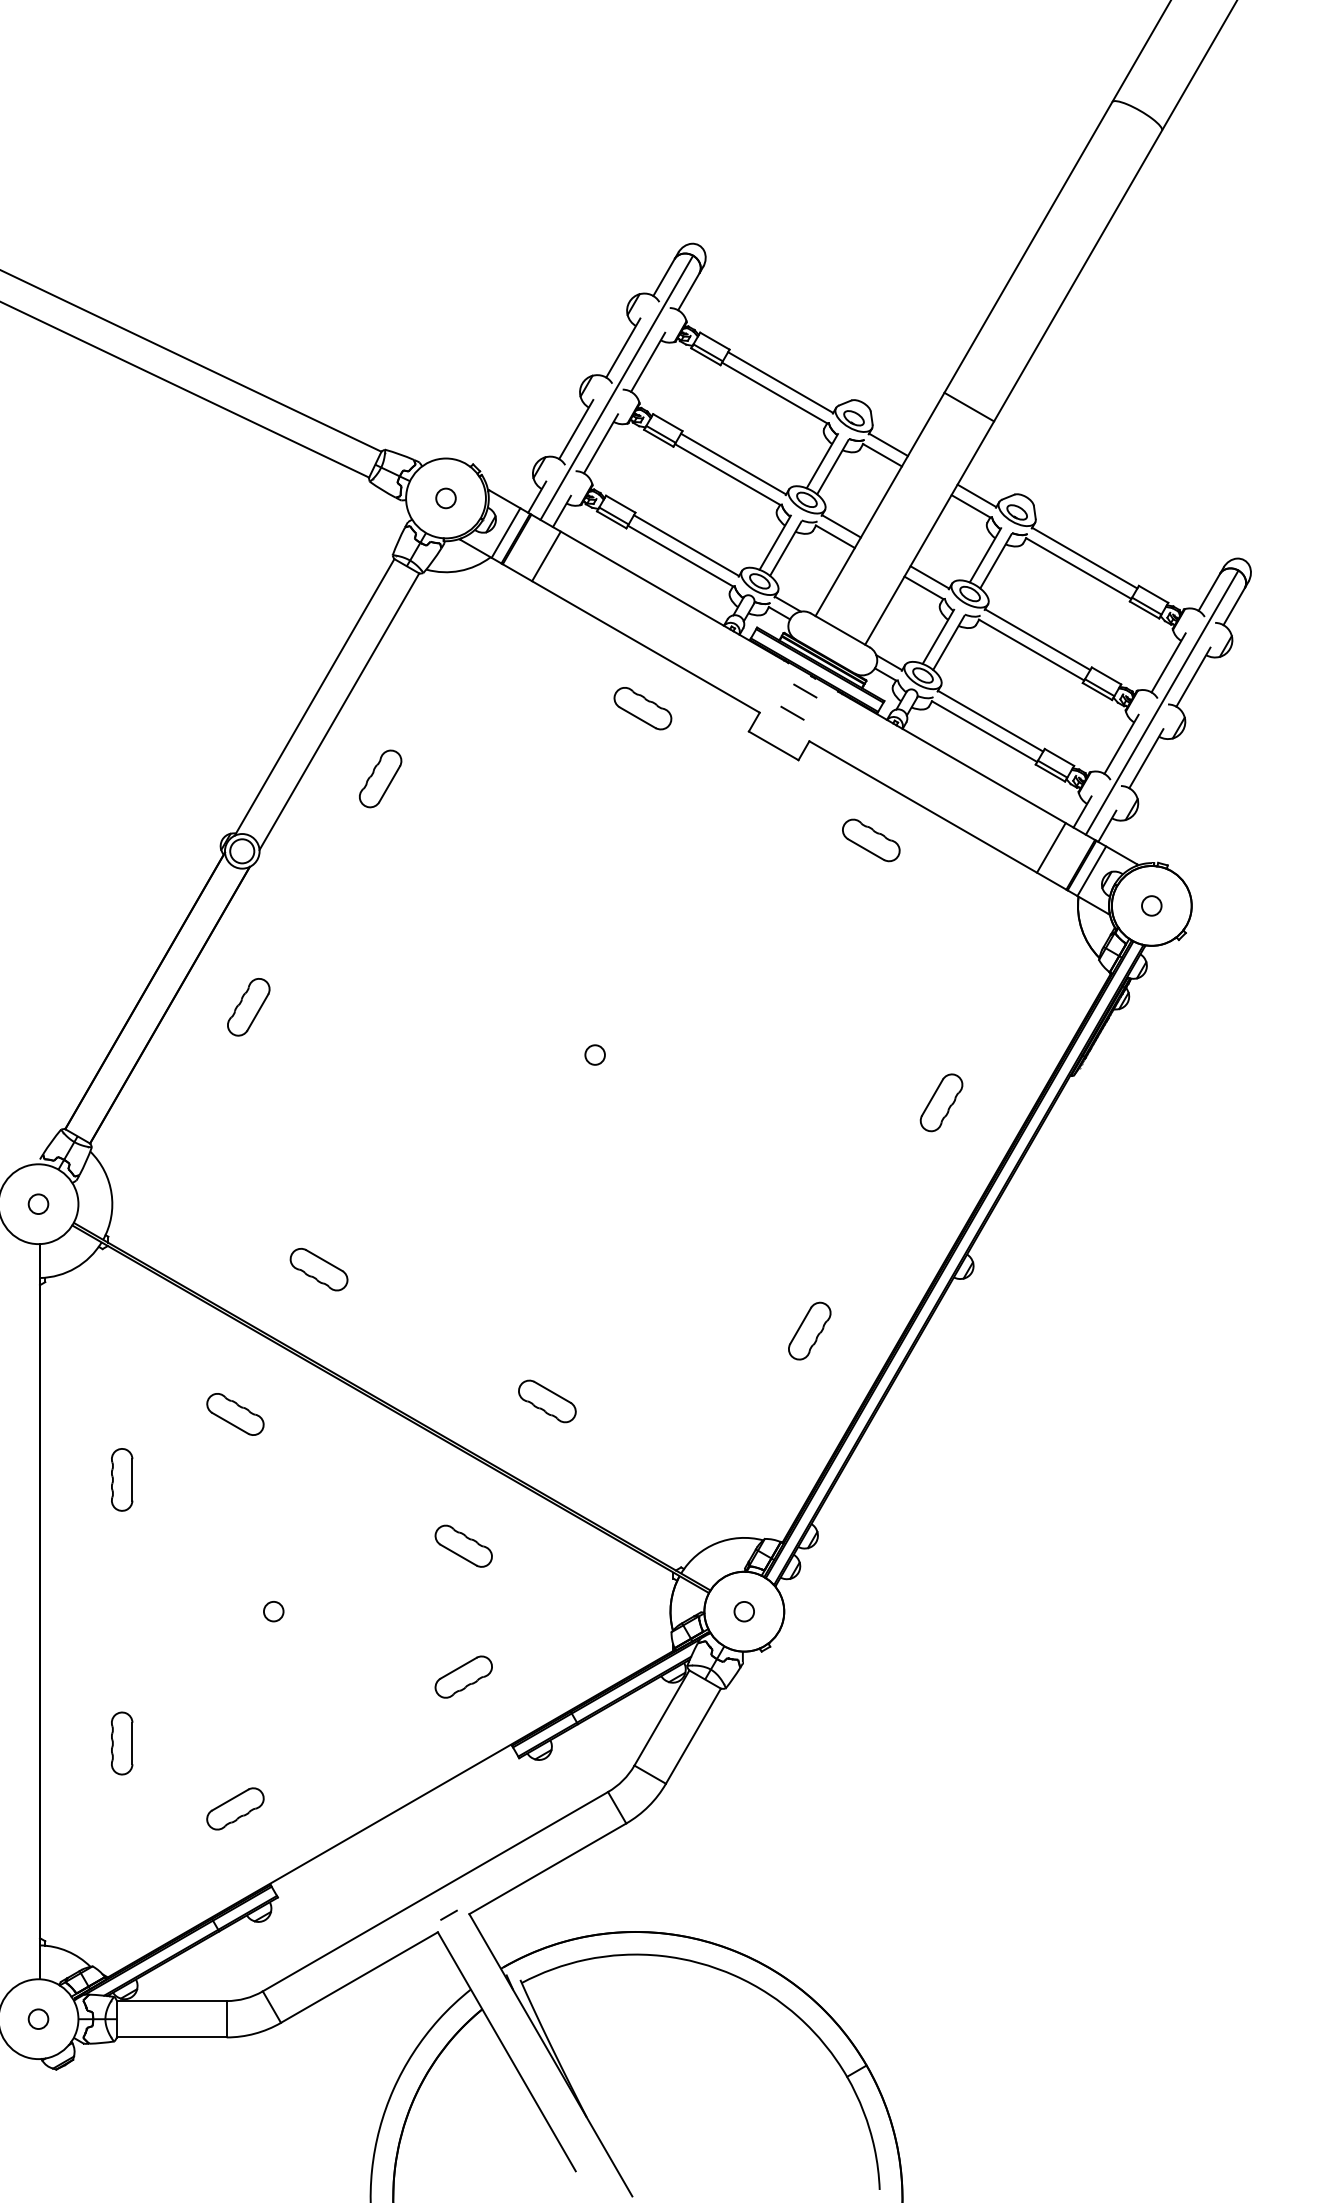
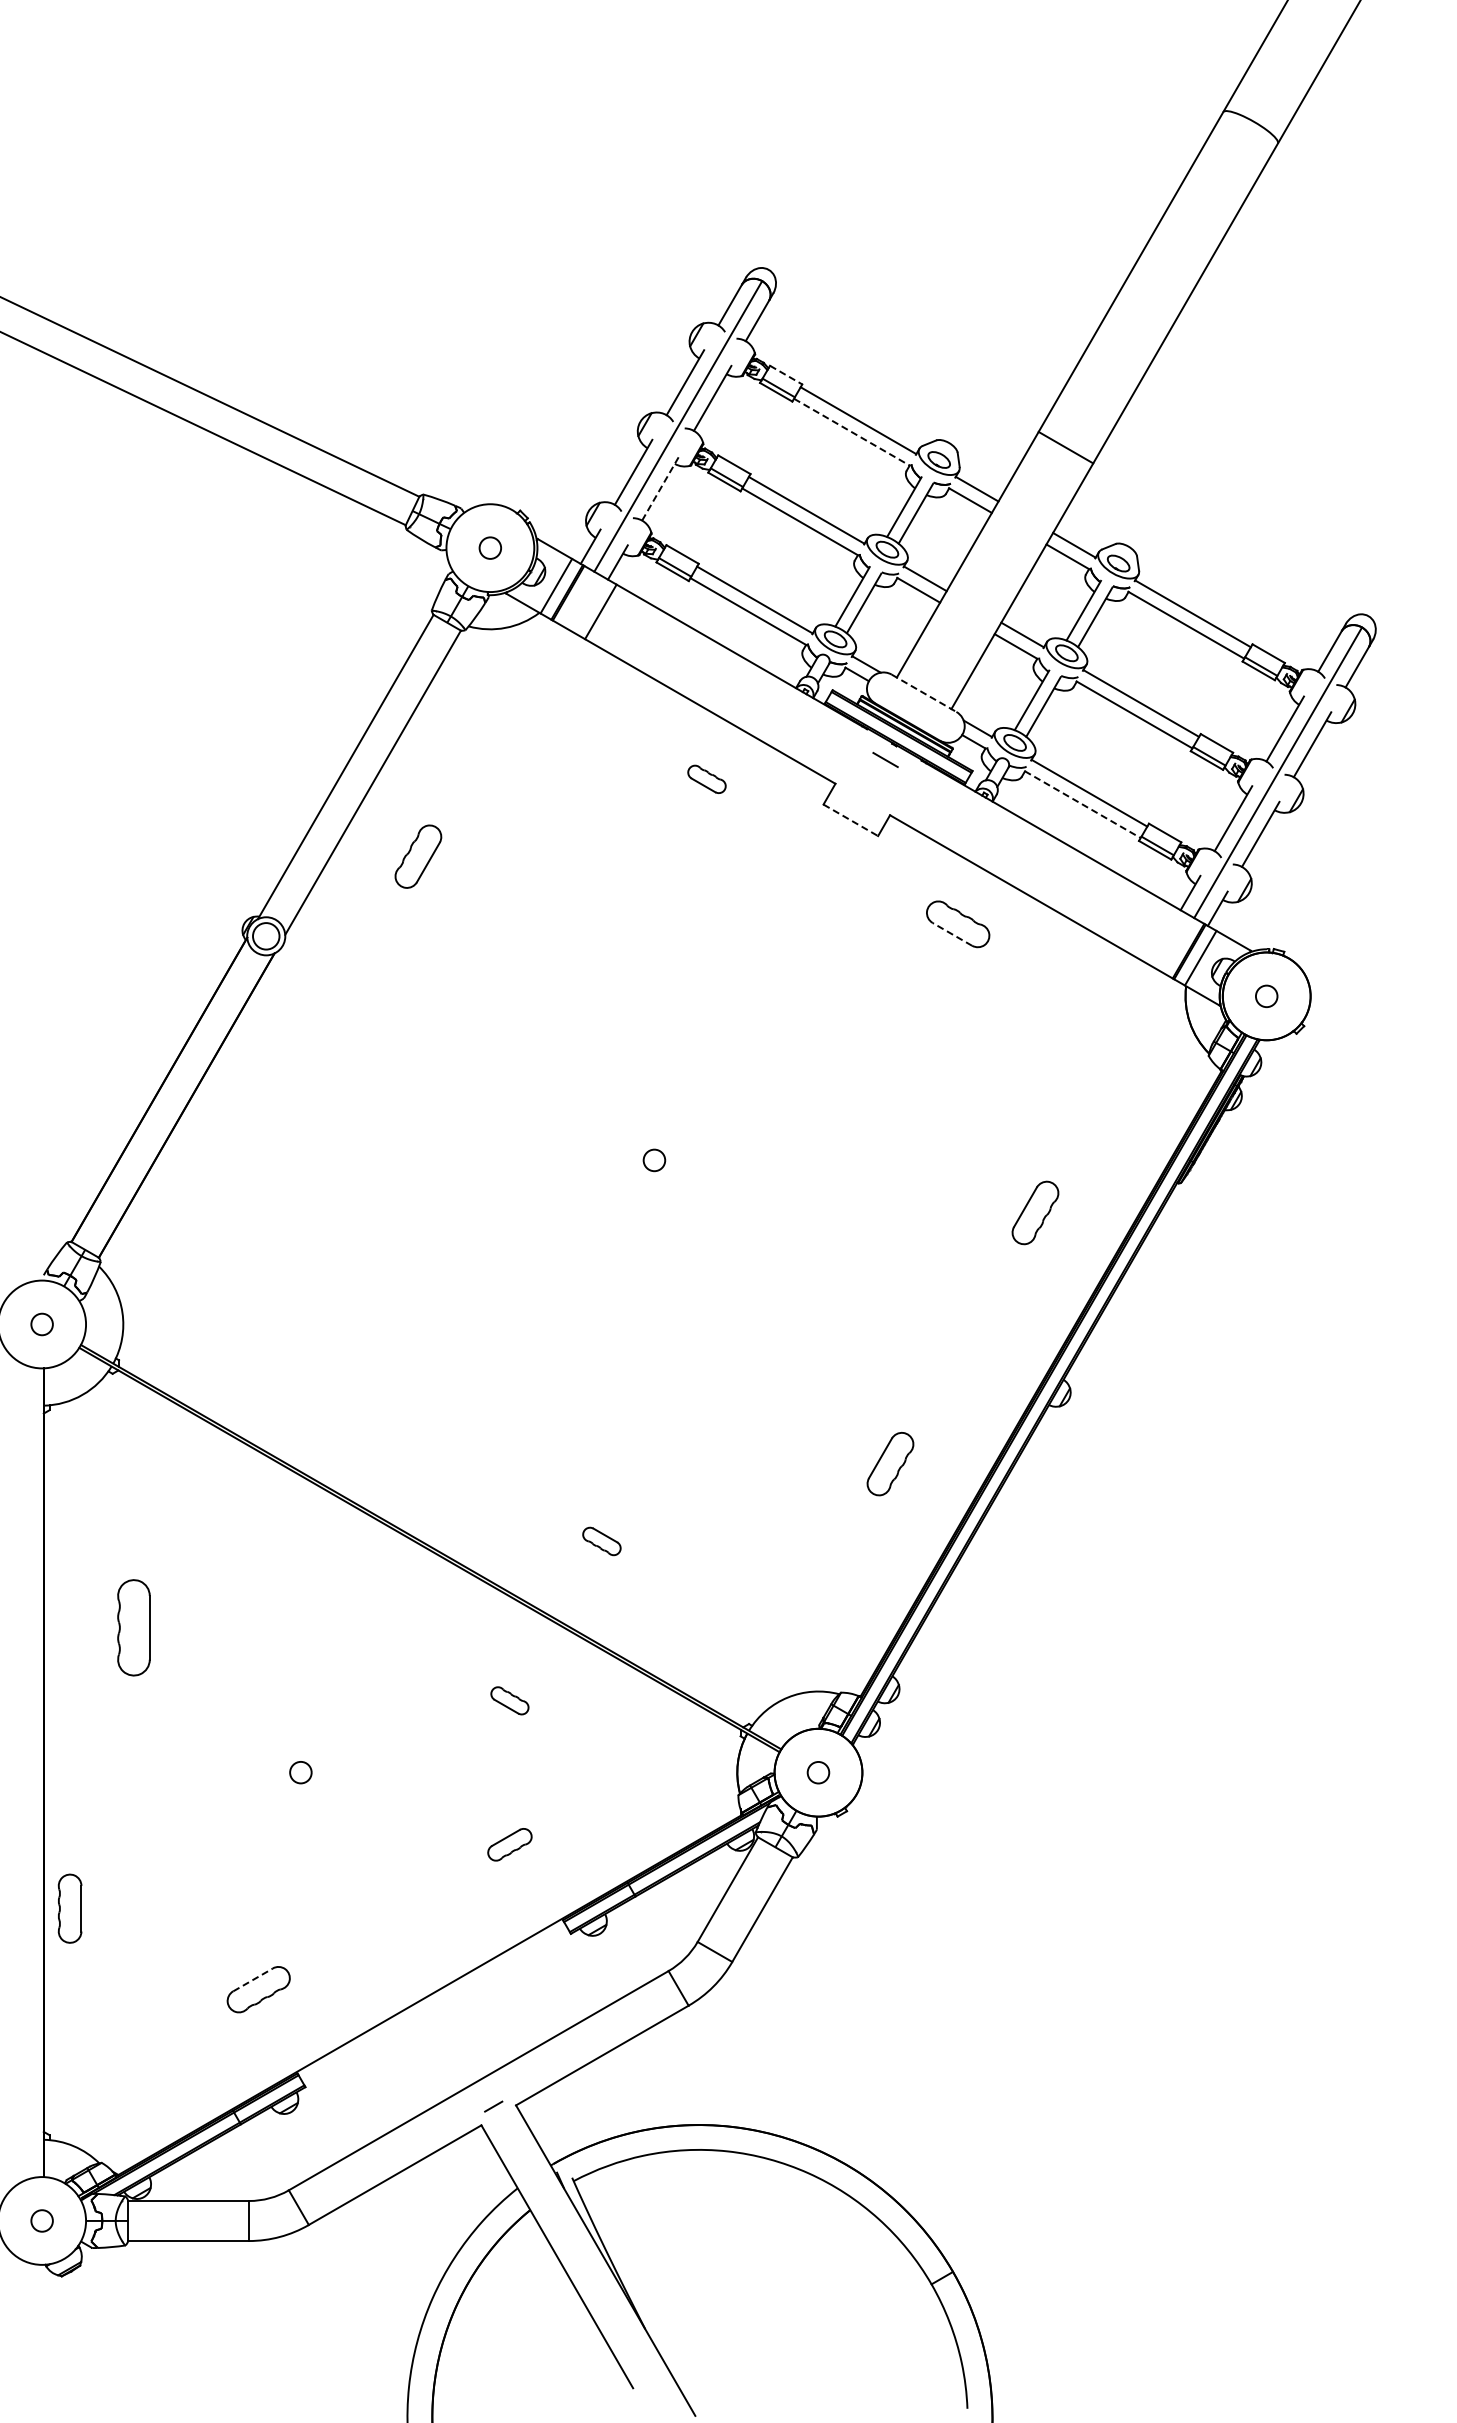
line: (715, 341) -> (786, 375), solid -> dashed
line: (775, 393) -> (852, 432), solid -> dashed
line: (601, 443) -> (661, 487), solid -> dashed
line: (840, 630) -> (924, 693), solid -> dashed
part: (642, 708) -> (706, 779), size x0.6
line: (792, 713) -> (871, 784), removed
line: (984, 731) -> (1082, 804), solid -> dashed
line: (773, 746) -> (850, 820), solid -> dashed
line: (1051, 847) -> (1156, 932), removed
line: (866, 849) -> (952, 934), solid -> dashed
part: (248, 1006) -> (273, 1107), removed
part: (318, 1269) -> (350, 1396), removed
part: (547, 1401) -> (601, 1541), size x0.6
part: (235, 1414) -> (258, 1555), removed
part: (122, 1479) -> (134, 1627), size x1.4
part: (463, 1546) -> (509, 1700), size x0.6
part: (463, 1676) -> (509, 1844), size x0.7
part: (121, 1743) -> (69, 1908), moved
line: (230, 1799) -> (253, 1979), solid -> dashed

